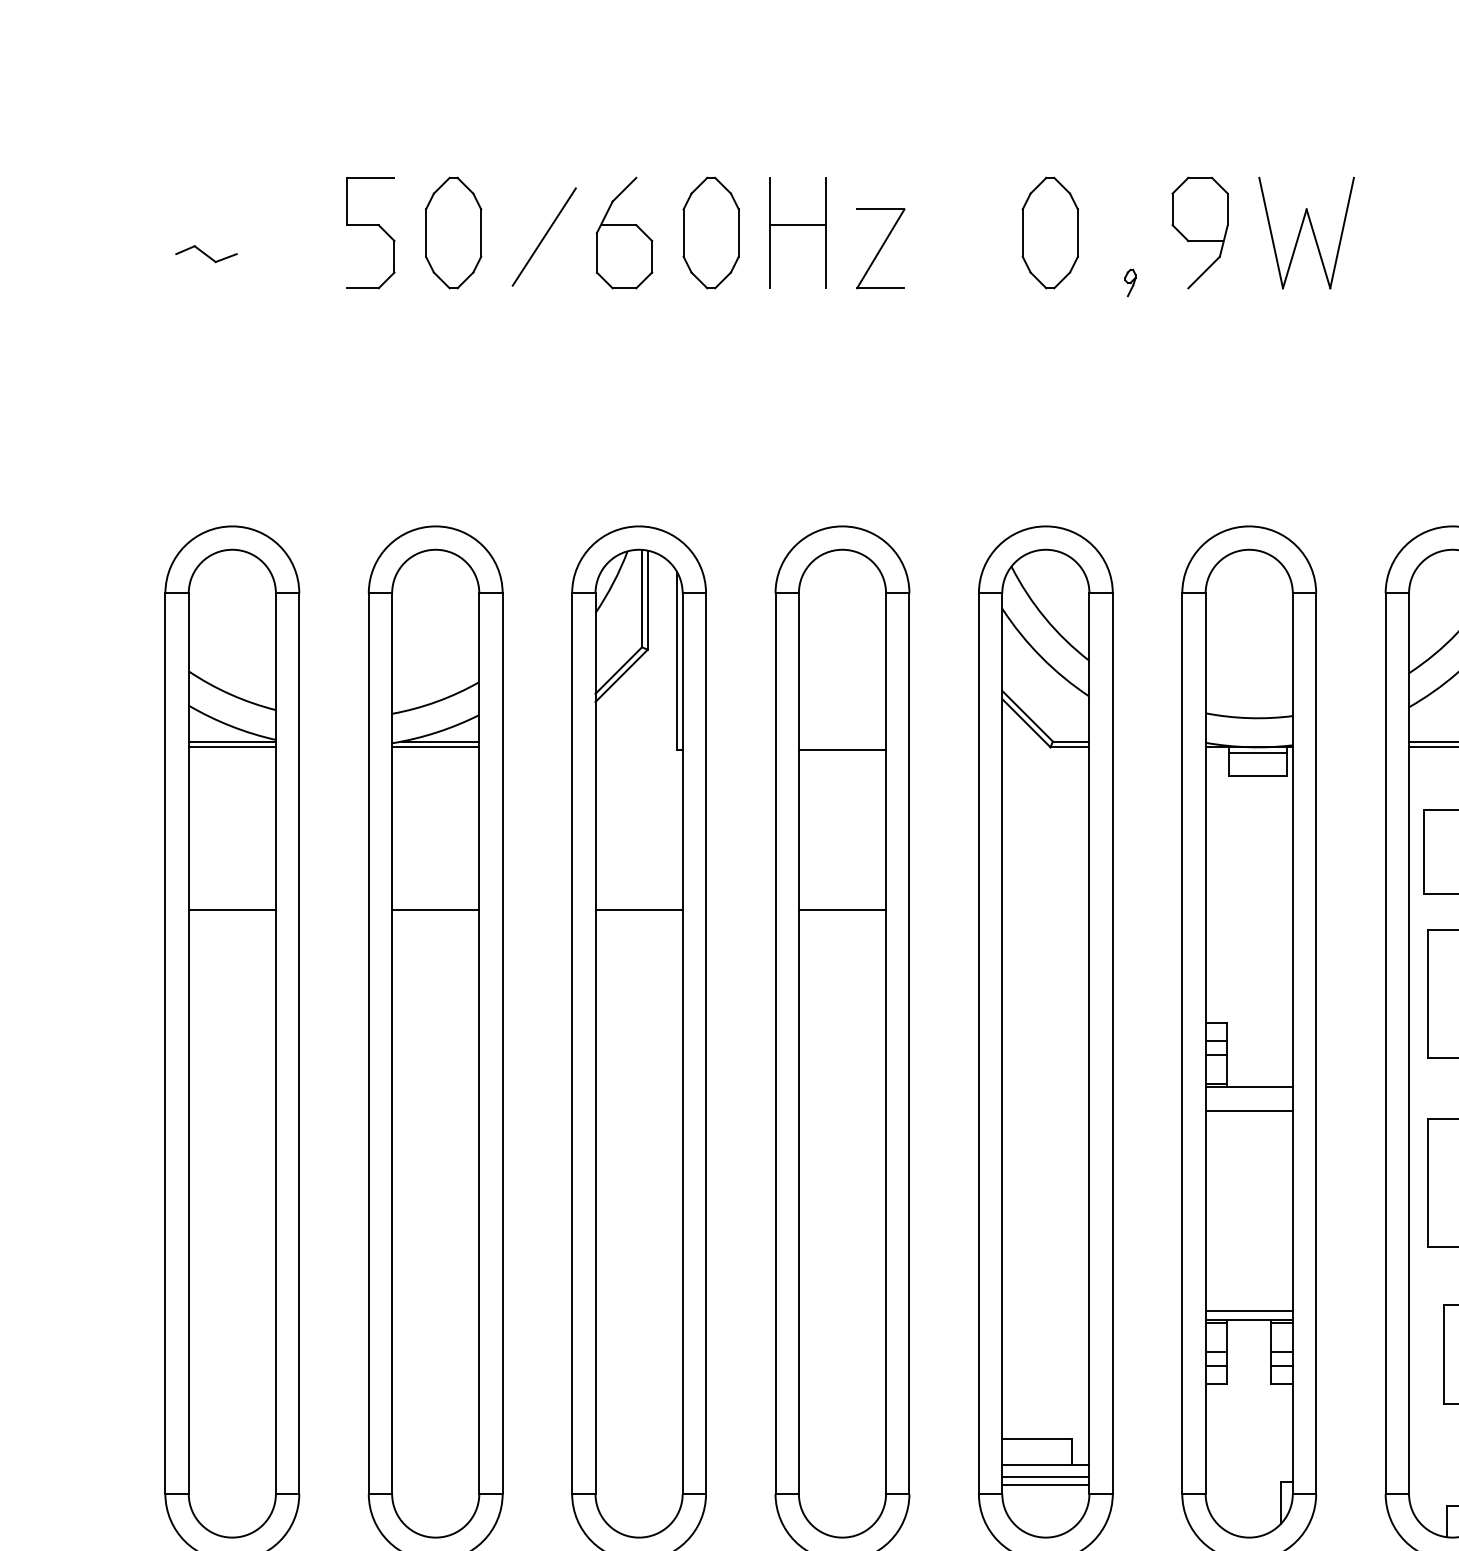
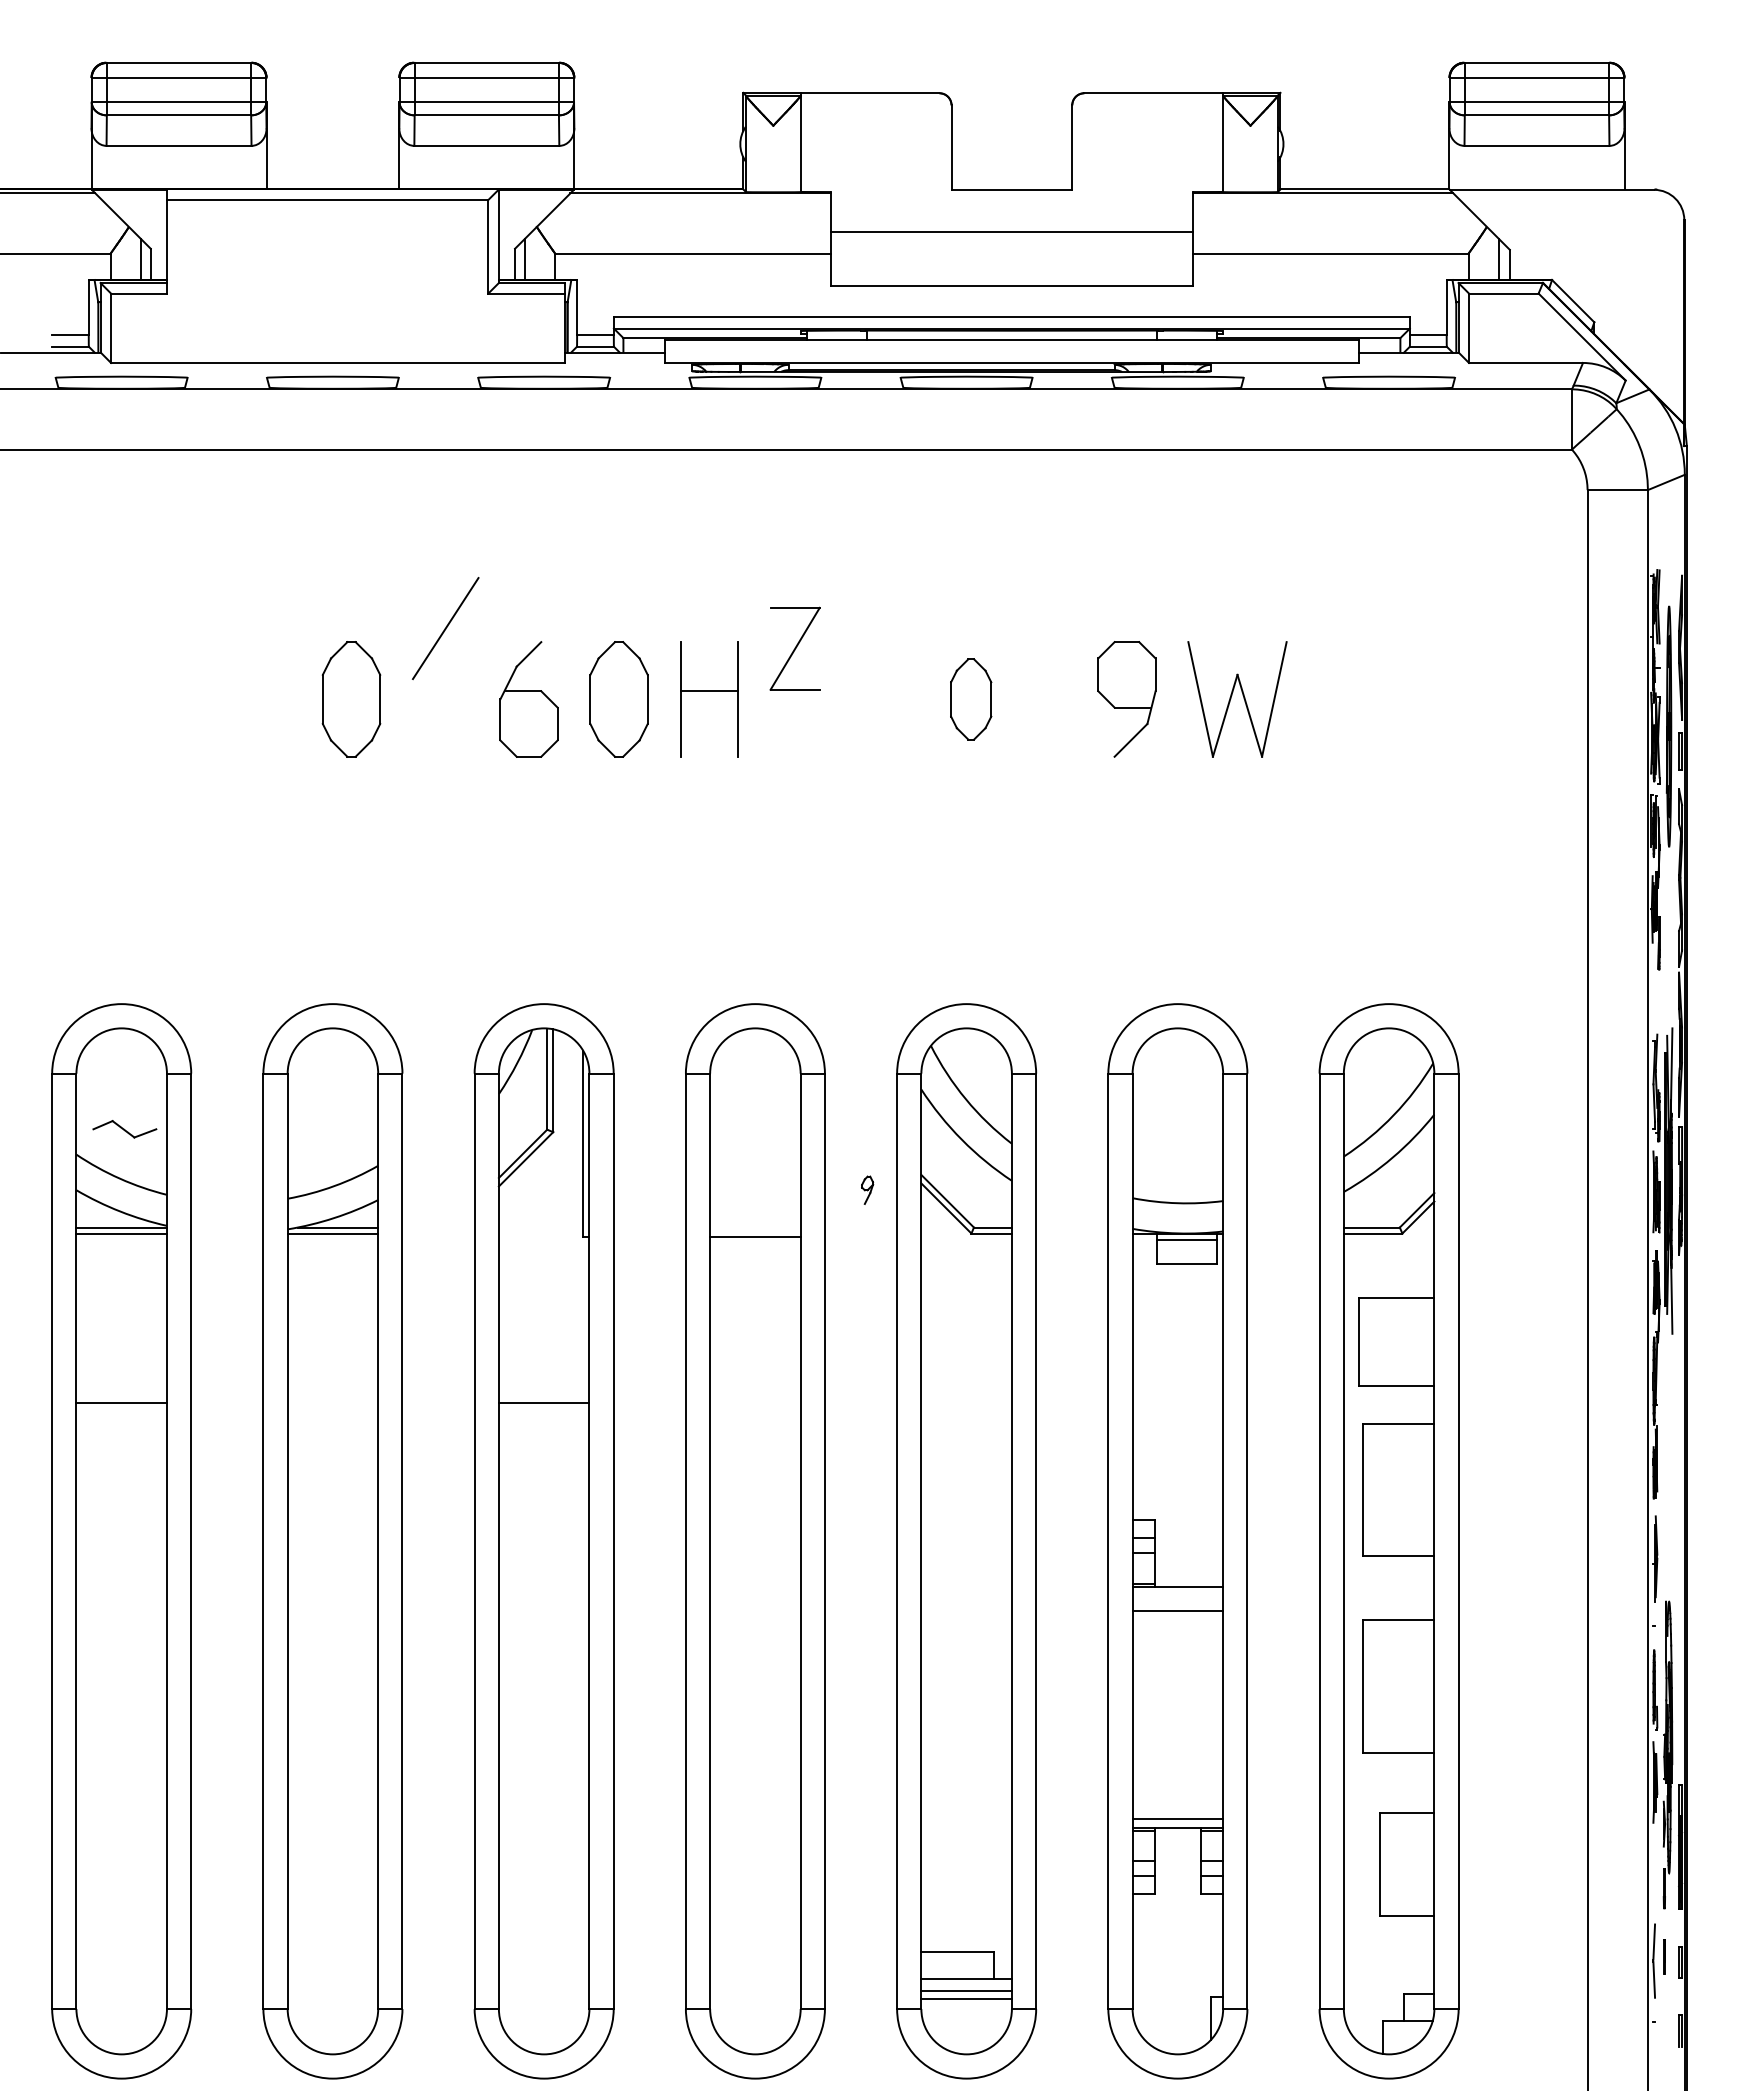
part: (370, 225) -> (265, 691), removed
part: (1049, 233) -> (970, 699), size x0.7
line: (544, 236) -> (445, 628), moved
part: (880, 248) -> (794, 648), moved
part: (206, 254) -> (124, 1129), moved
part: (1130, 282) -> (867, 1189), moved
line: (435, 909) -> (332, 1402), removed
line: (842, 909) -> (755, 1402), removed

